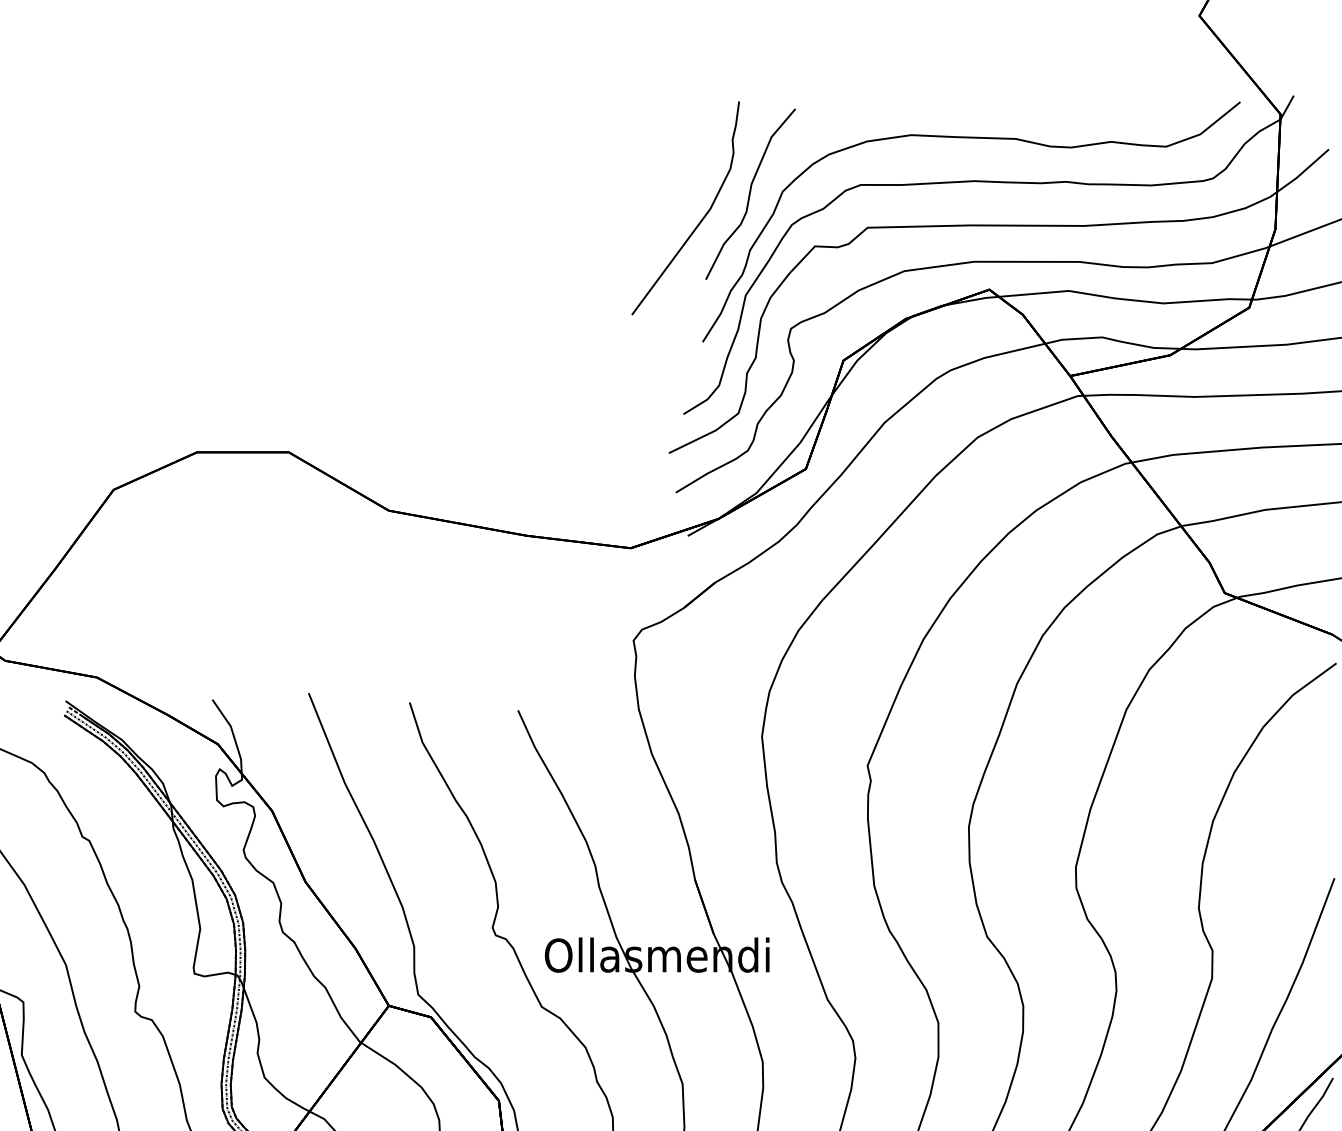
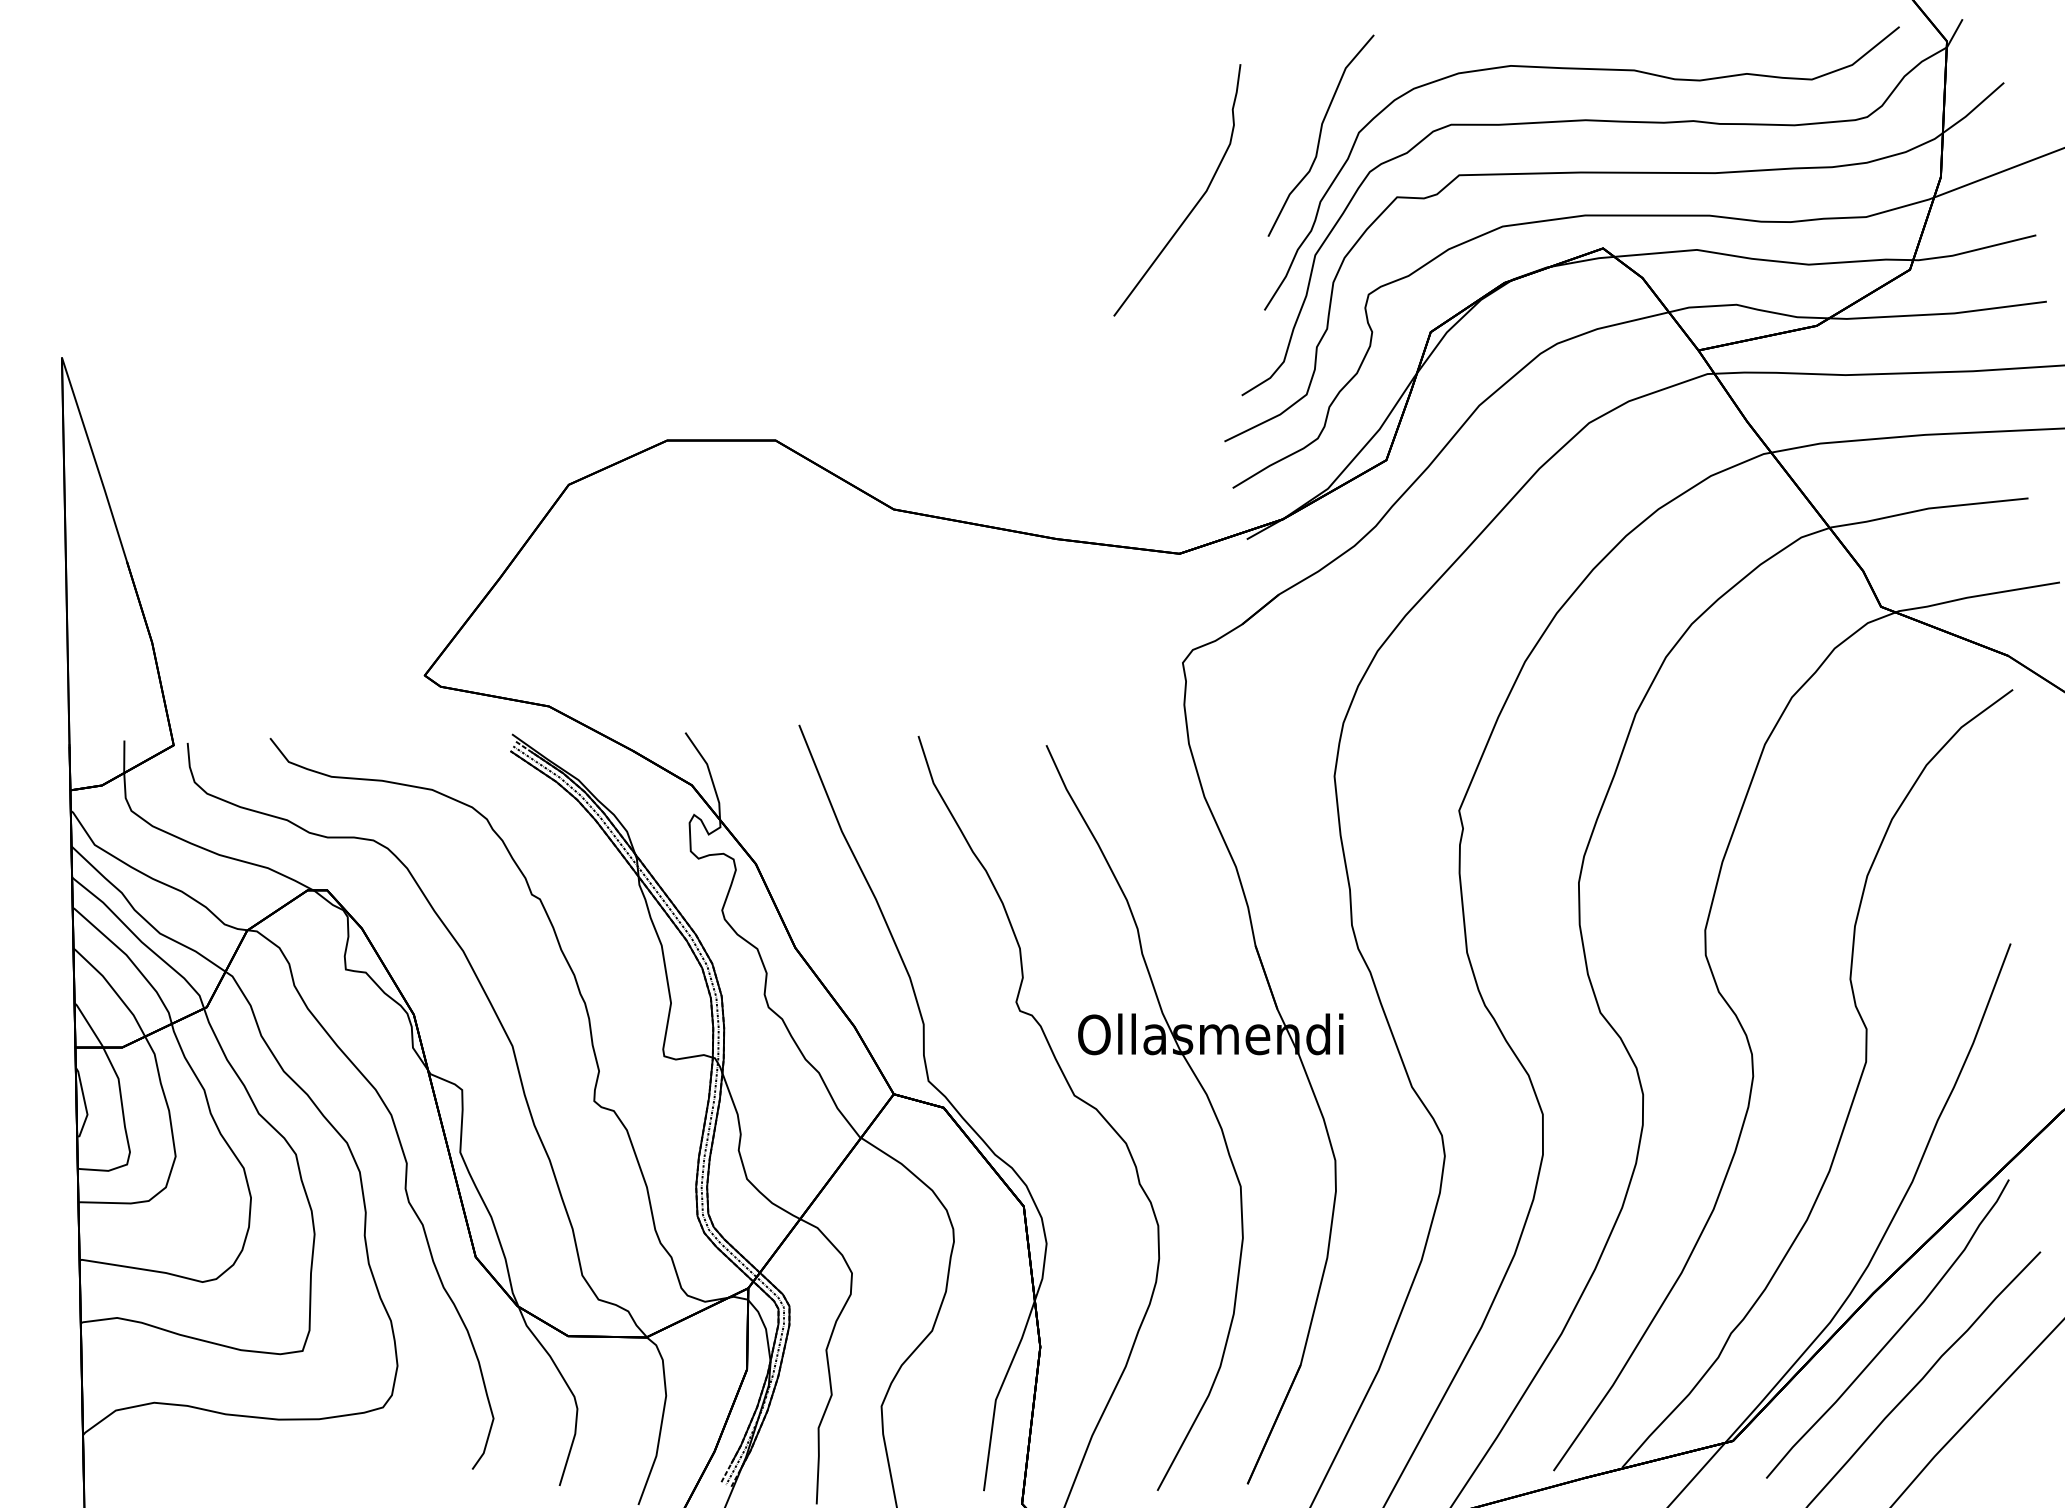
curve: (701, 218) -> (1196, 202), moved

